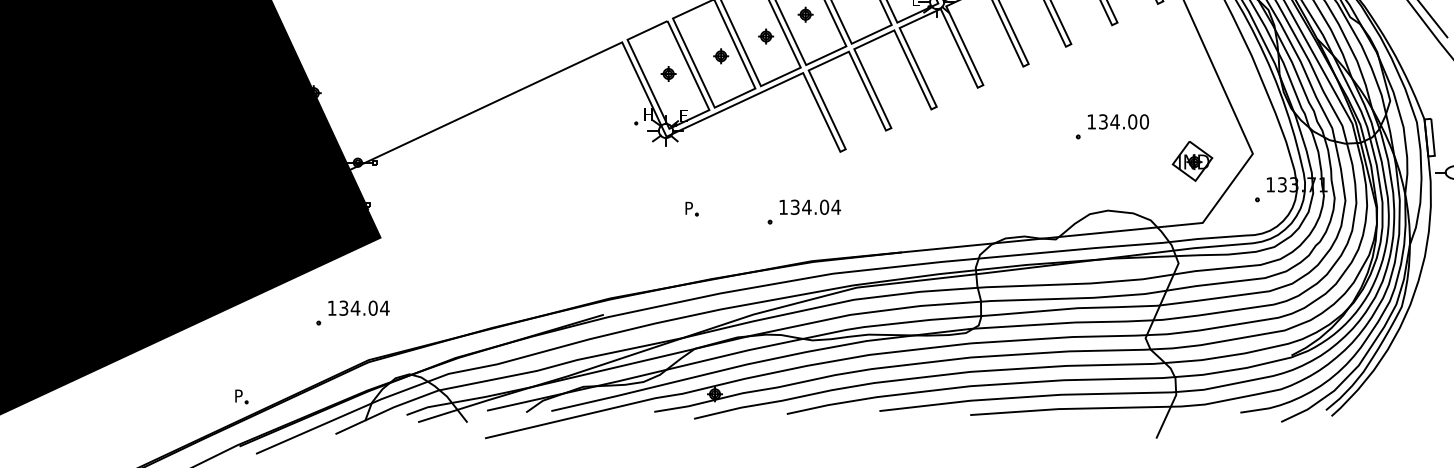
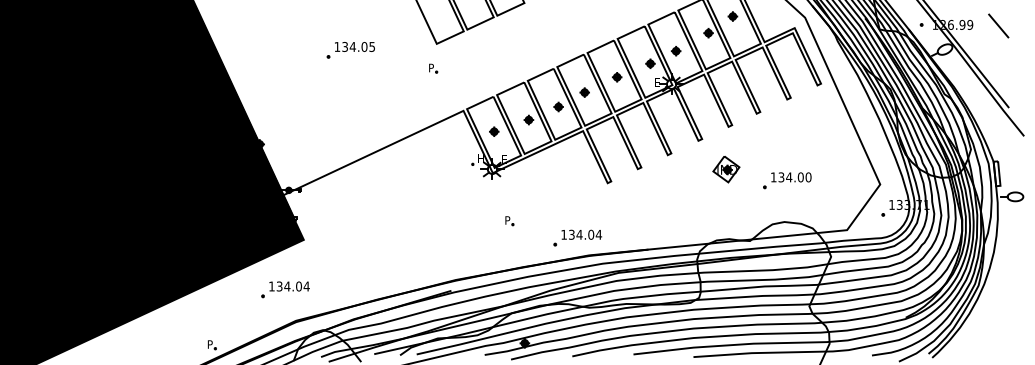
part: (1112, 126) -> (787, 180), moved
part: (1192, 161) -> (726, 169), moved
part: (803, 211) -> (577, 237), moved

